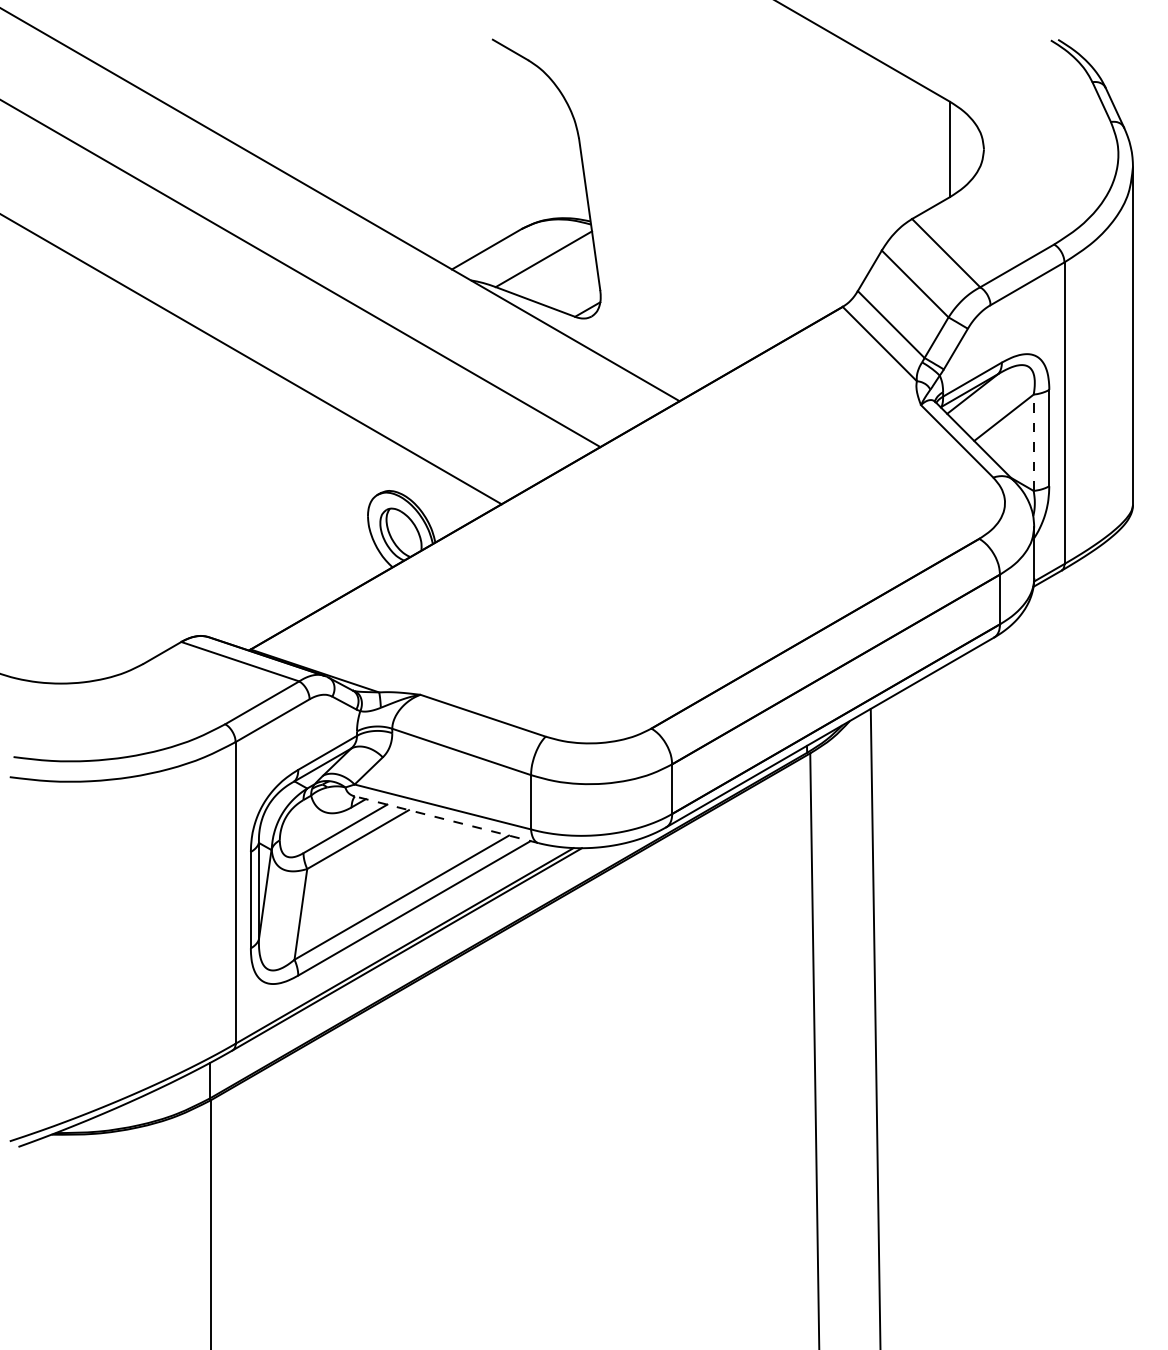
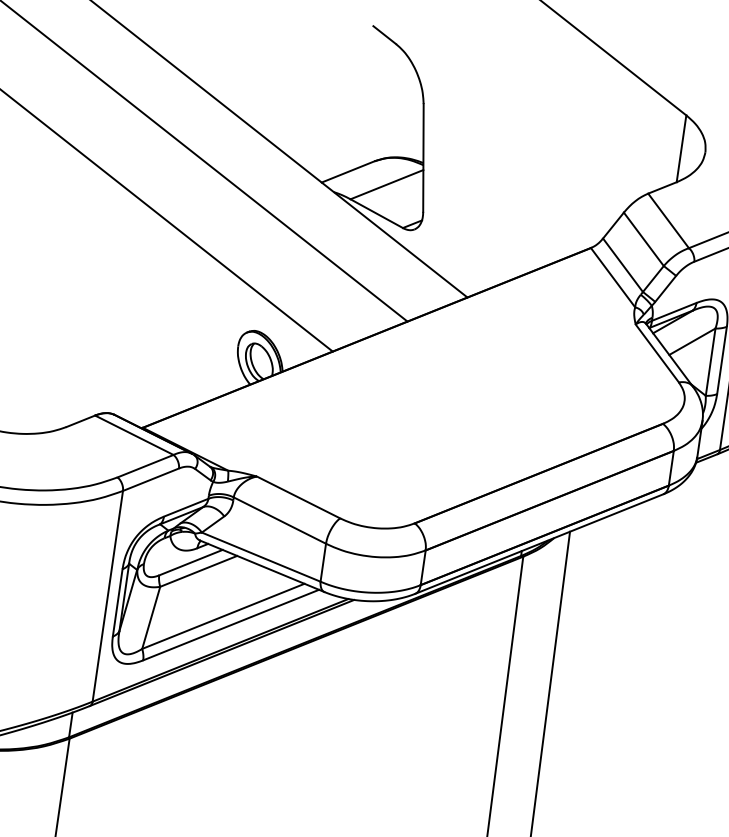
line: (1033, 442) -> (710, 361), dashed -> solid
line: (446, 819) -> (262, 566), dashed -> solid

